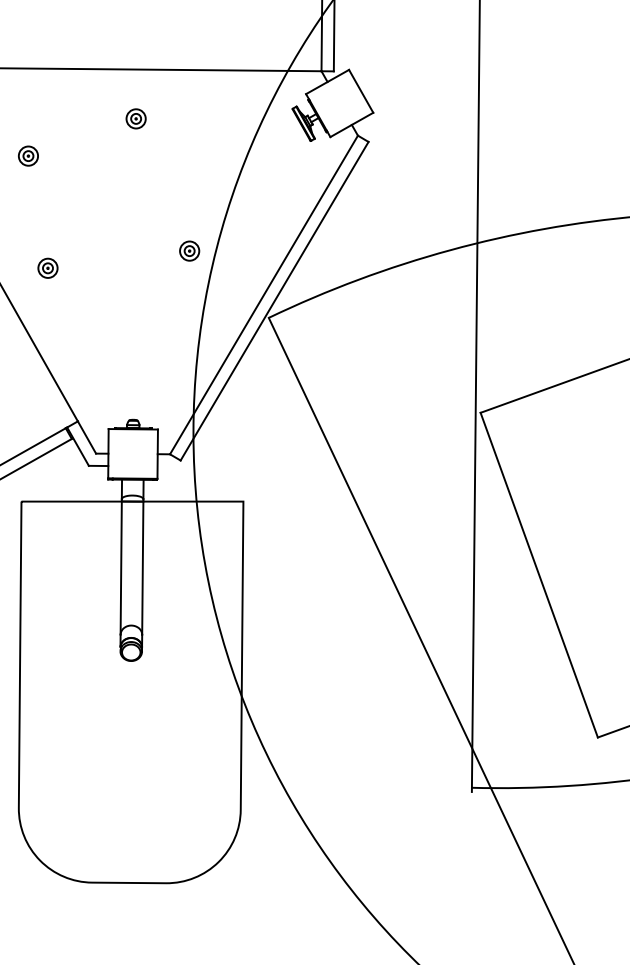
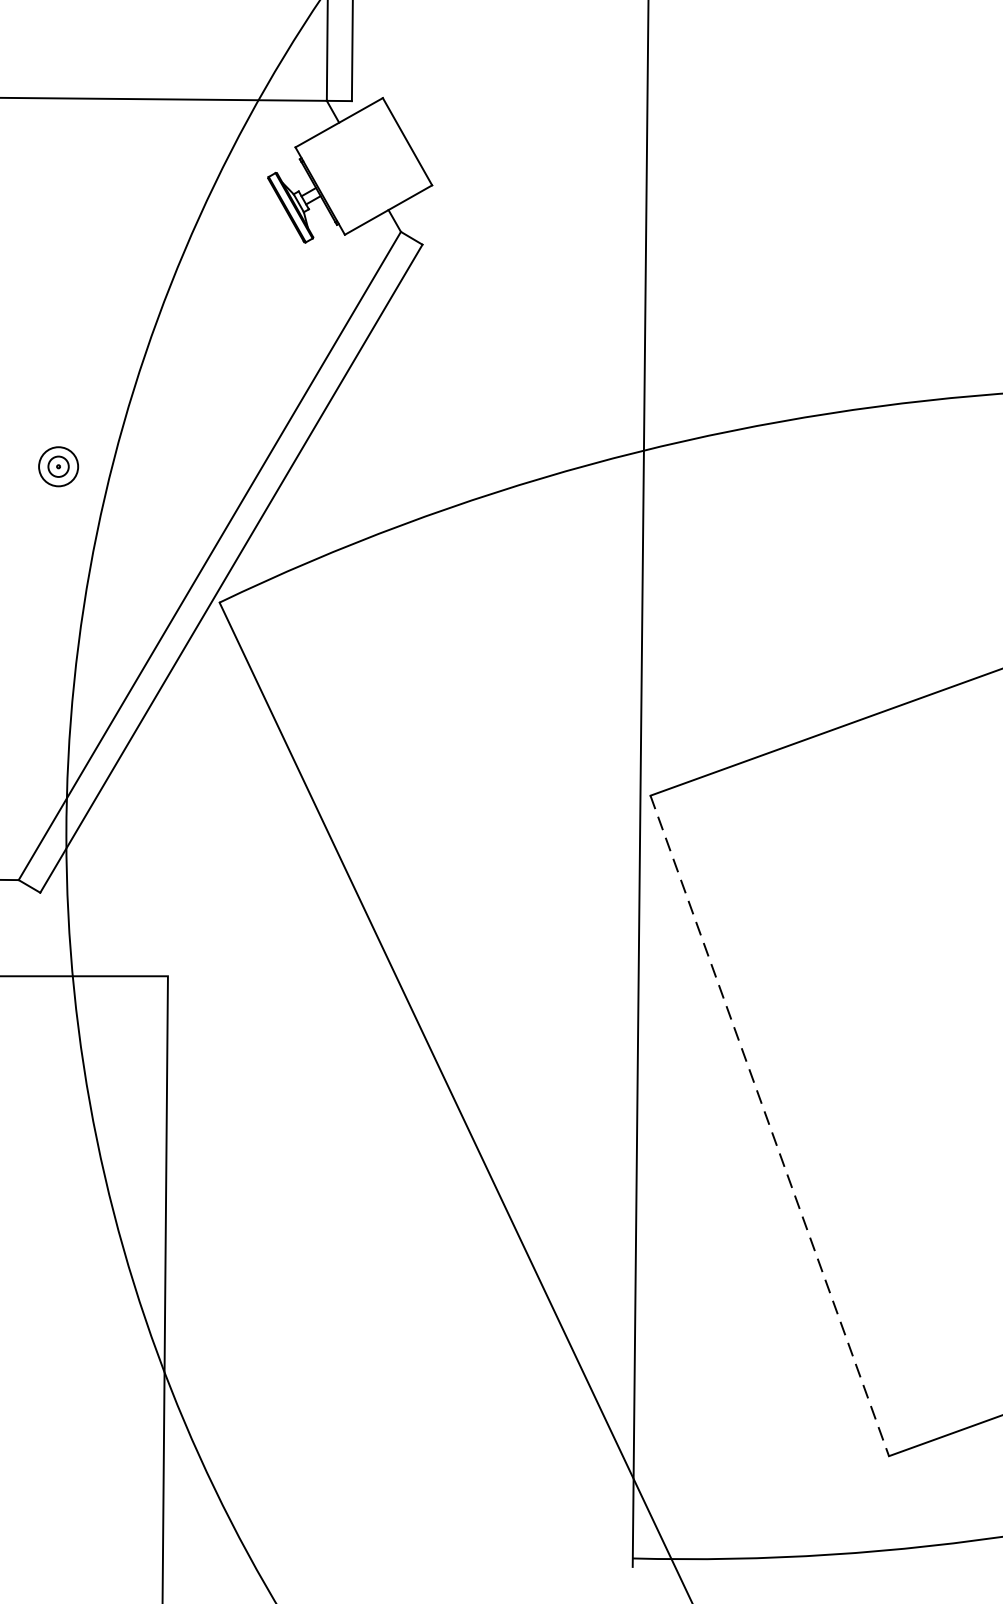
line: (539, 575) -> (770, 1126), solid -> dashed

